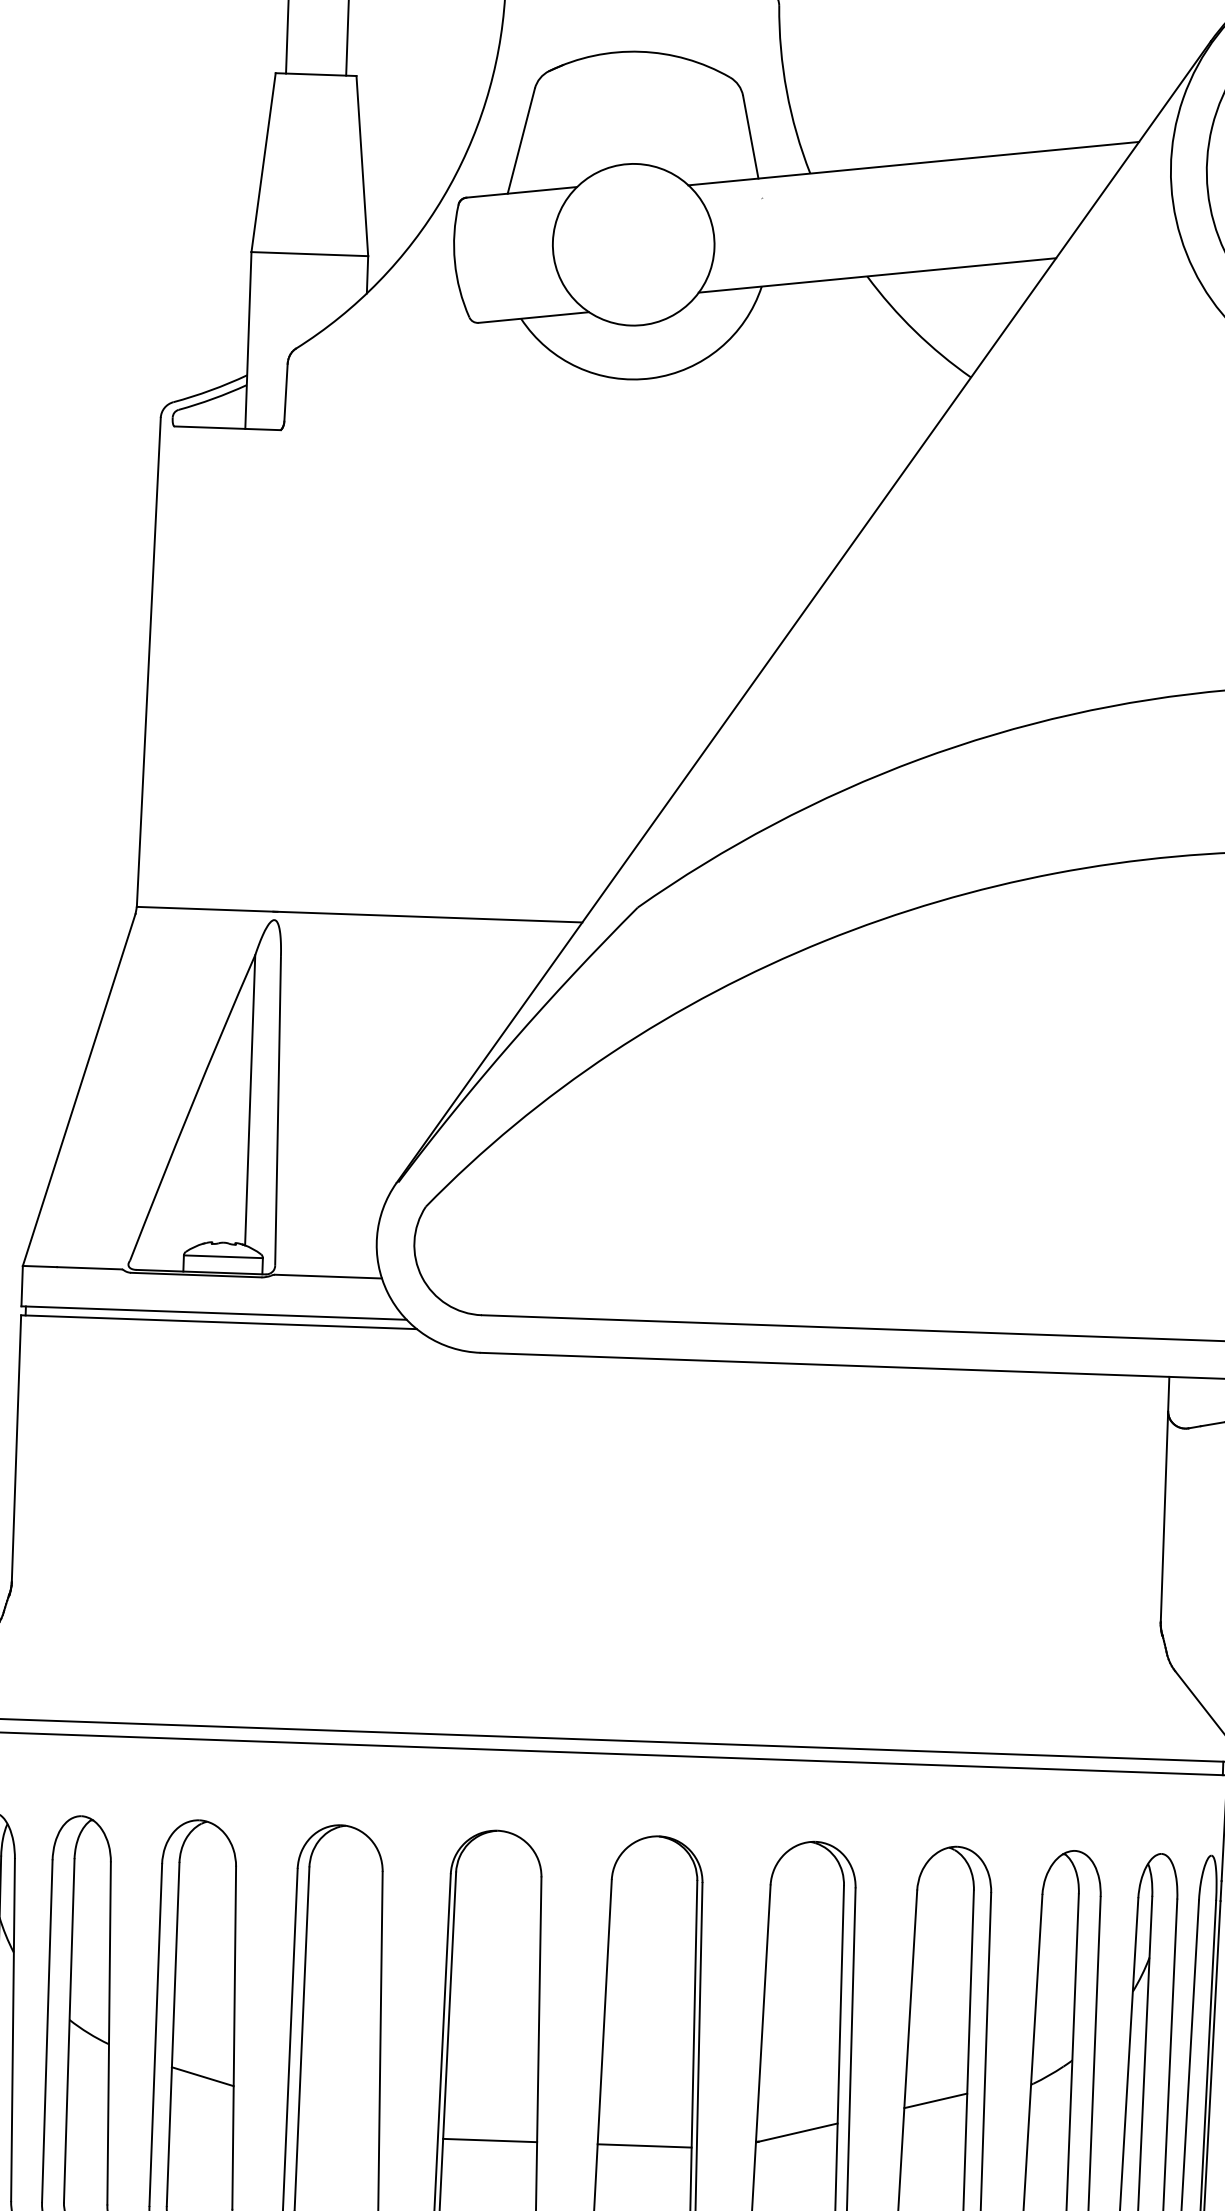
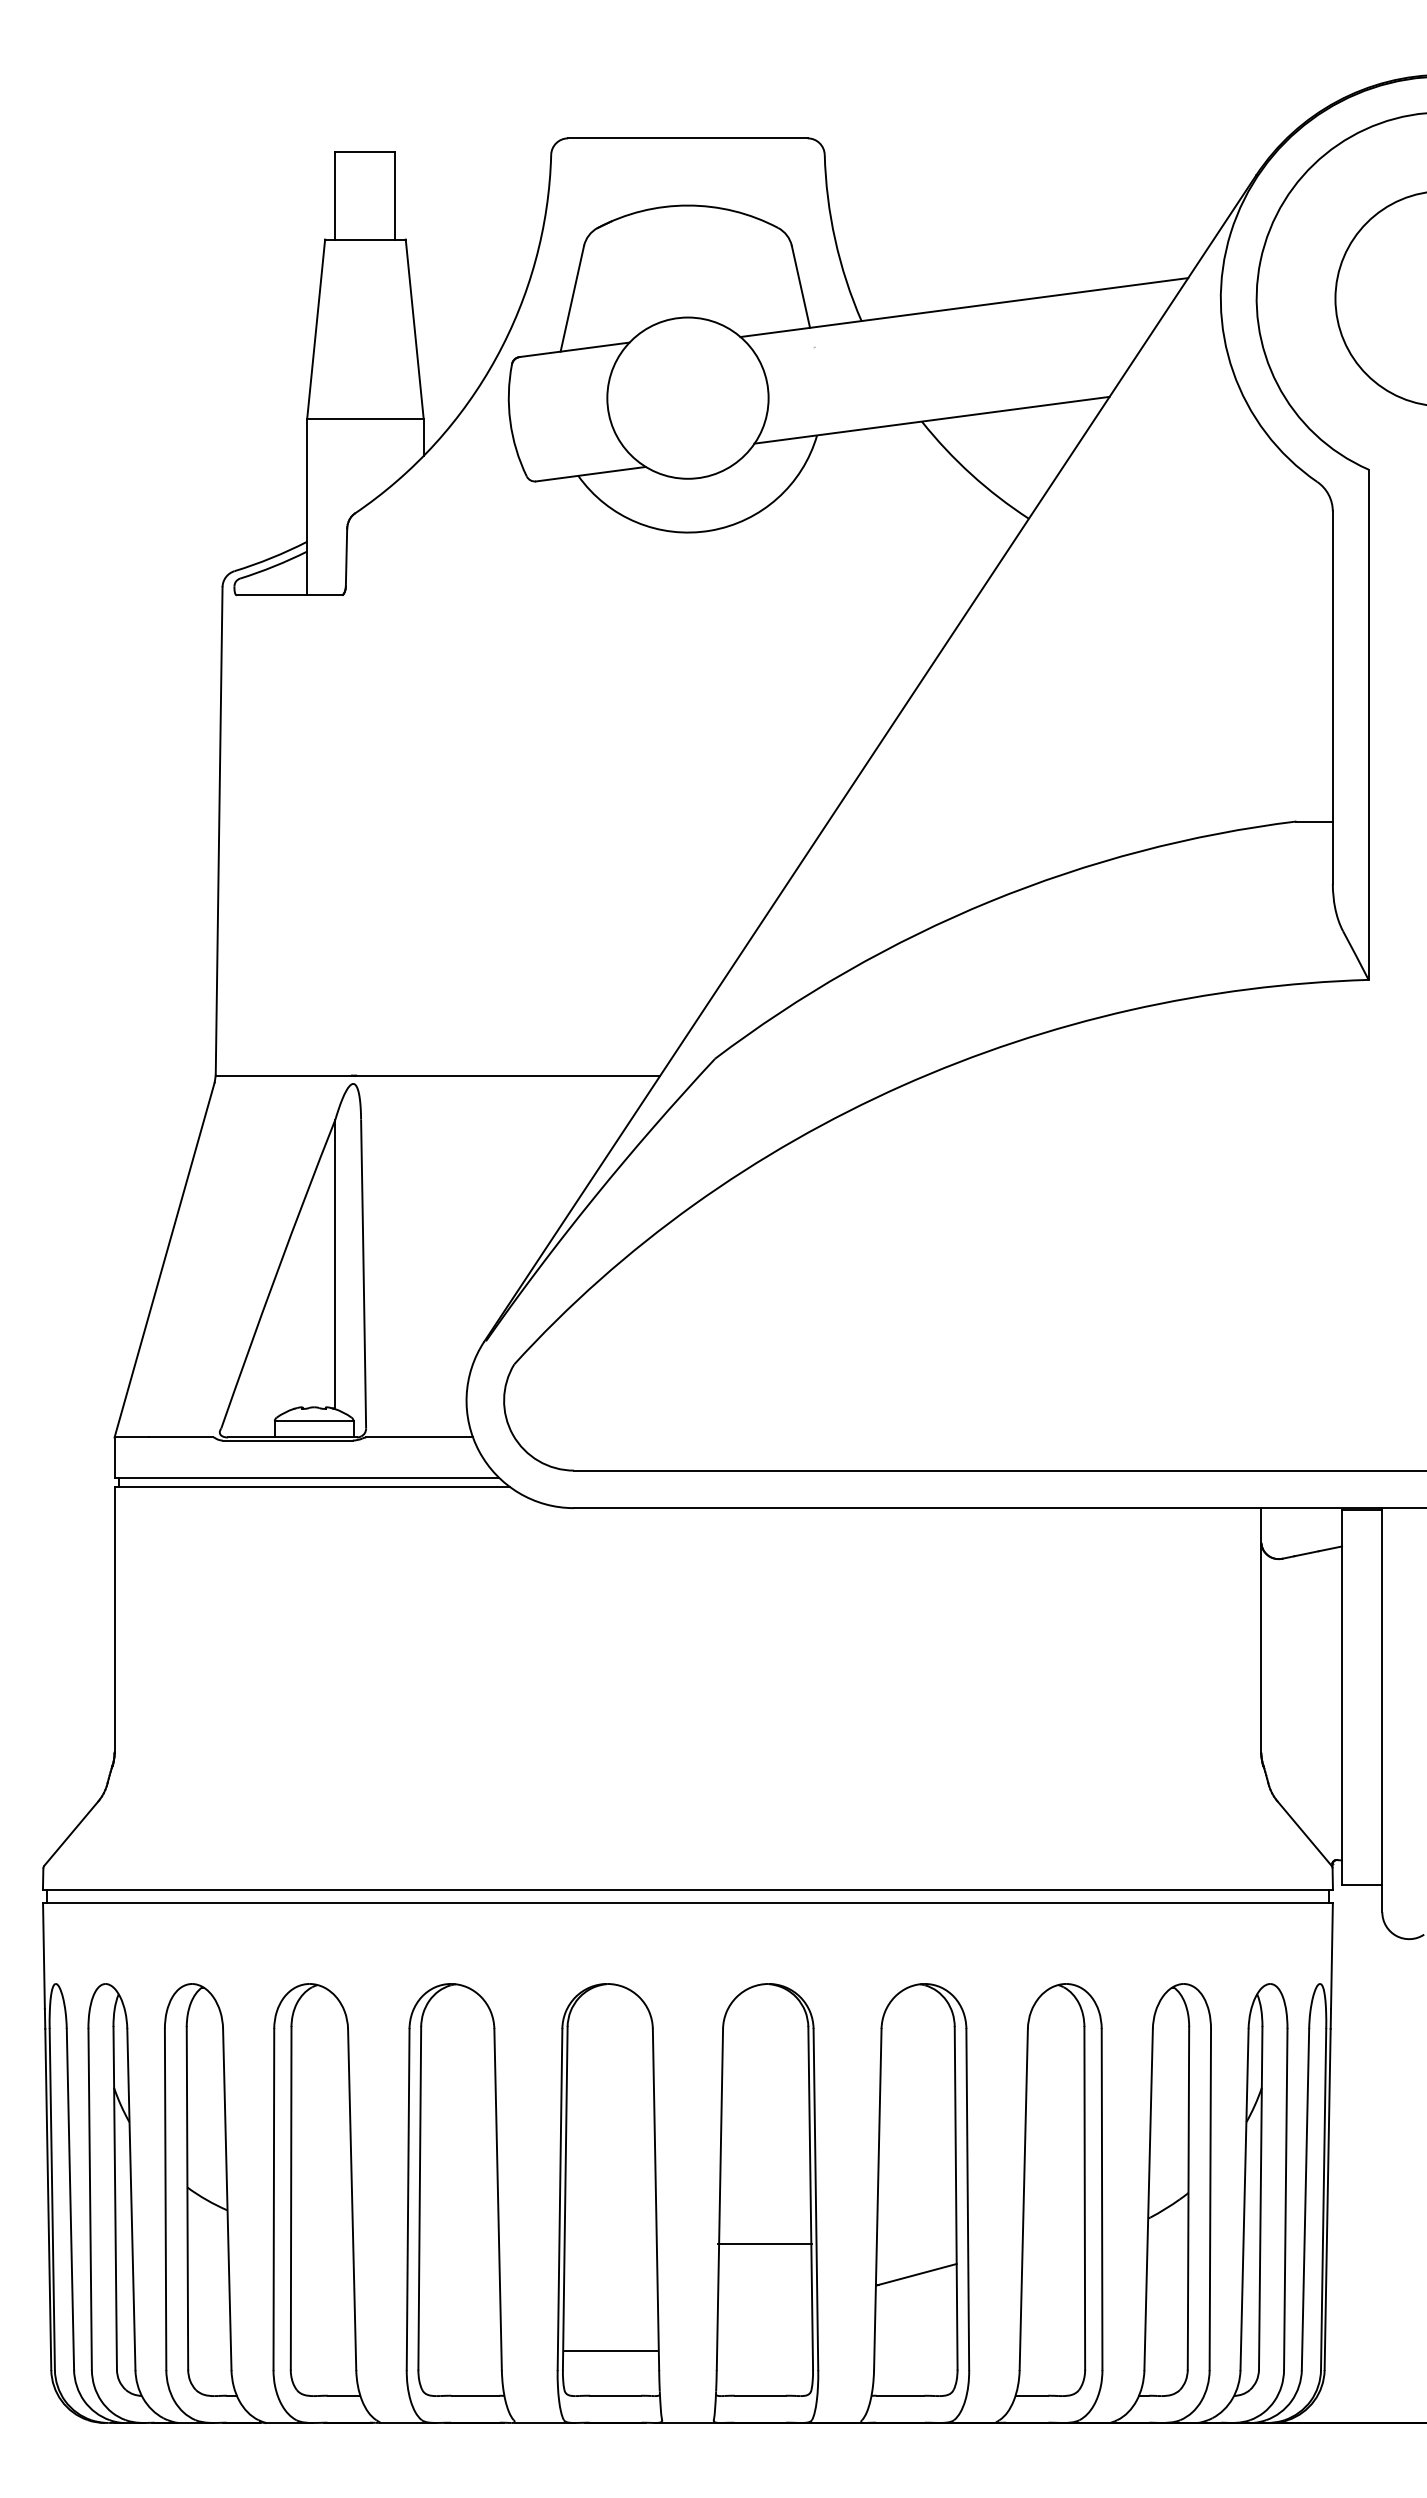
line: (203, 2076) -> (322, 2239), removed
line: (935, 2100) -> (1053, 2237), removed
line: (489, 2140) -> (610, 2351), moved
line: (644, 2146) -> (764, 2244), moved

